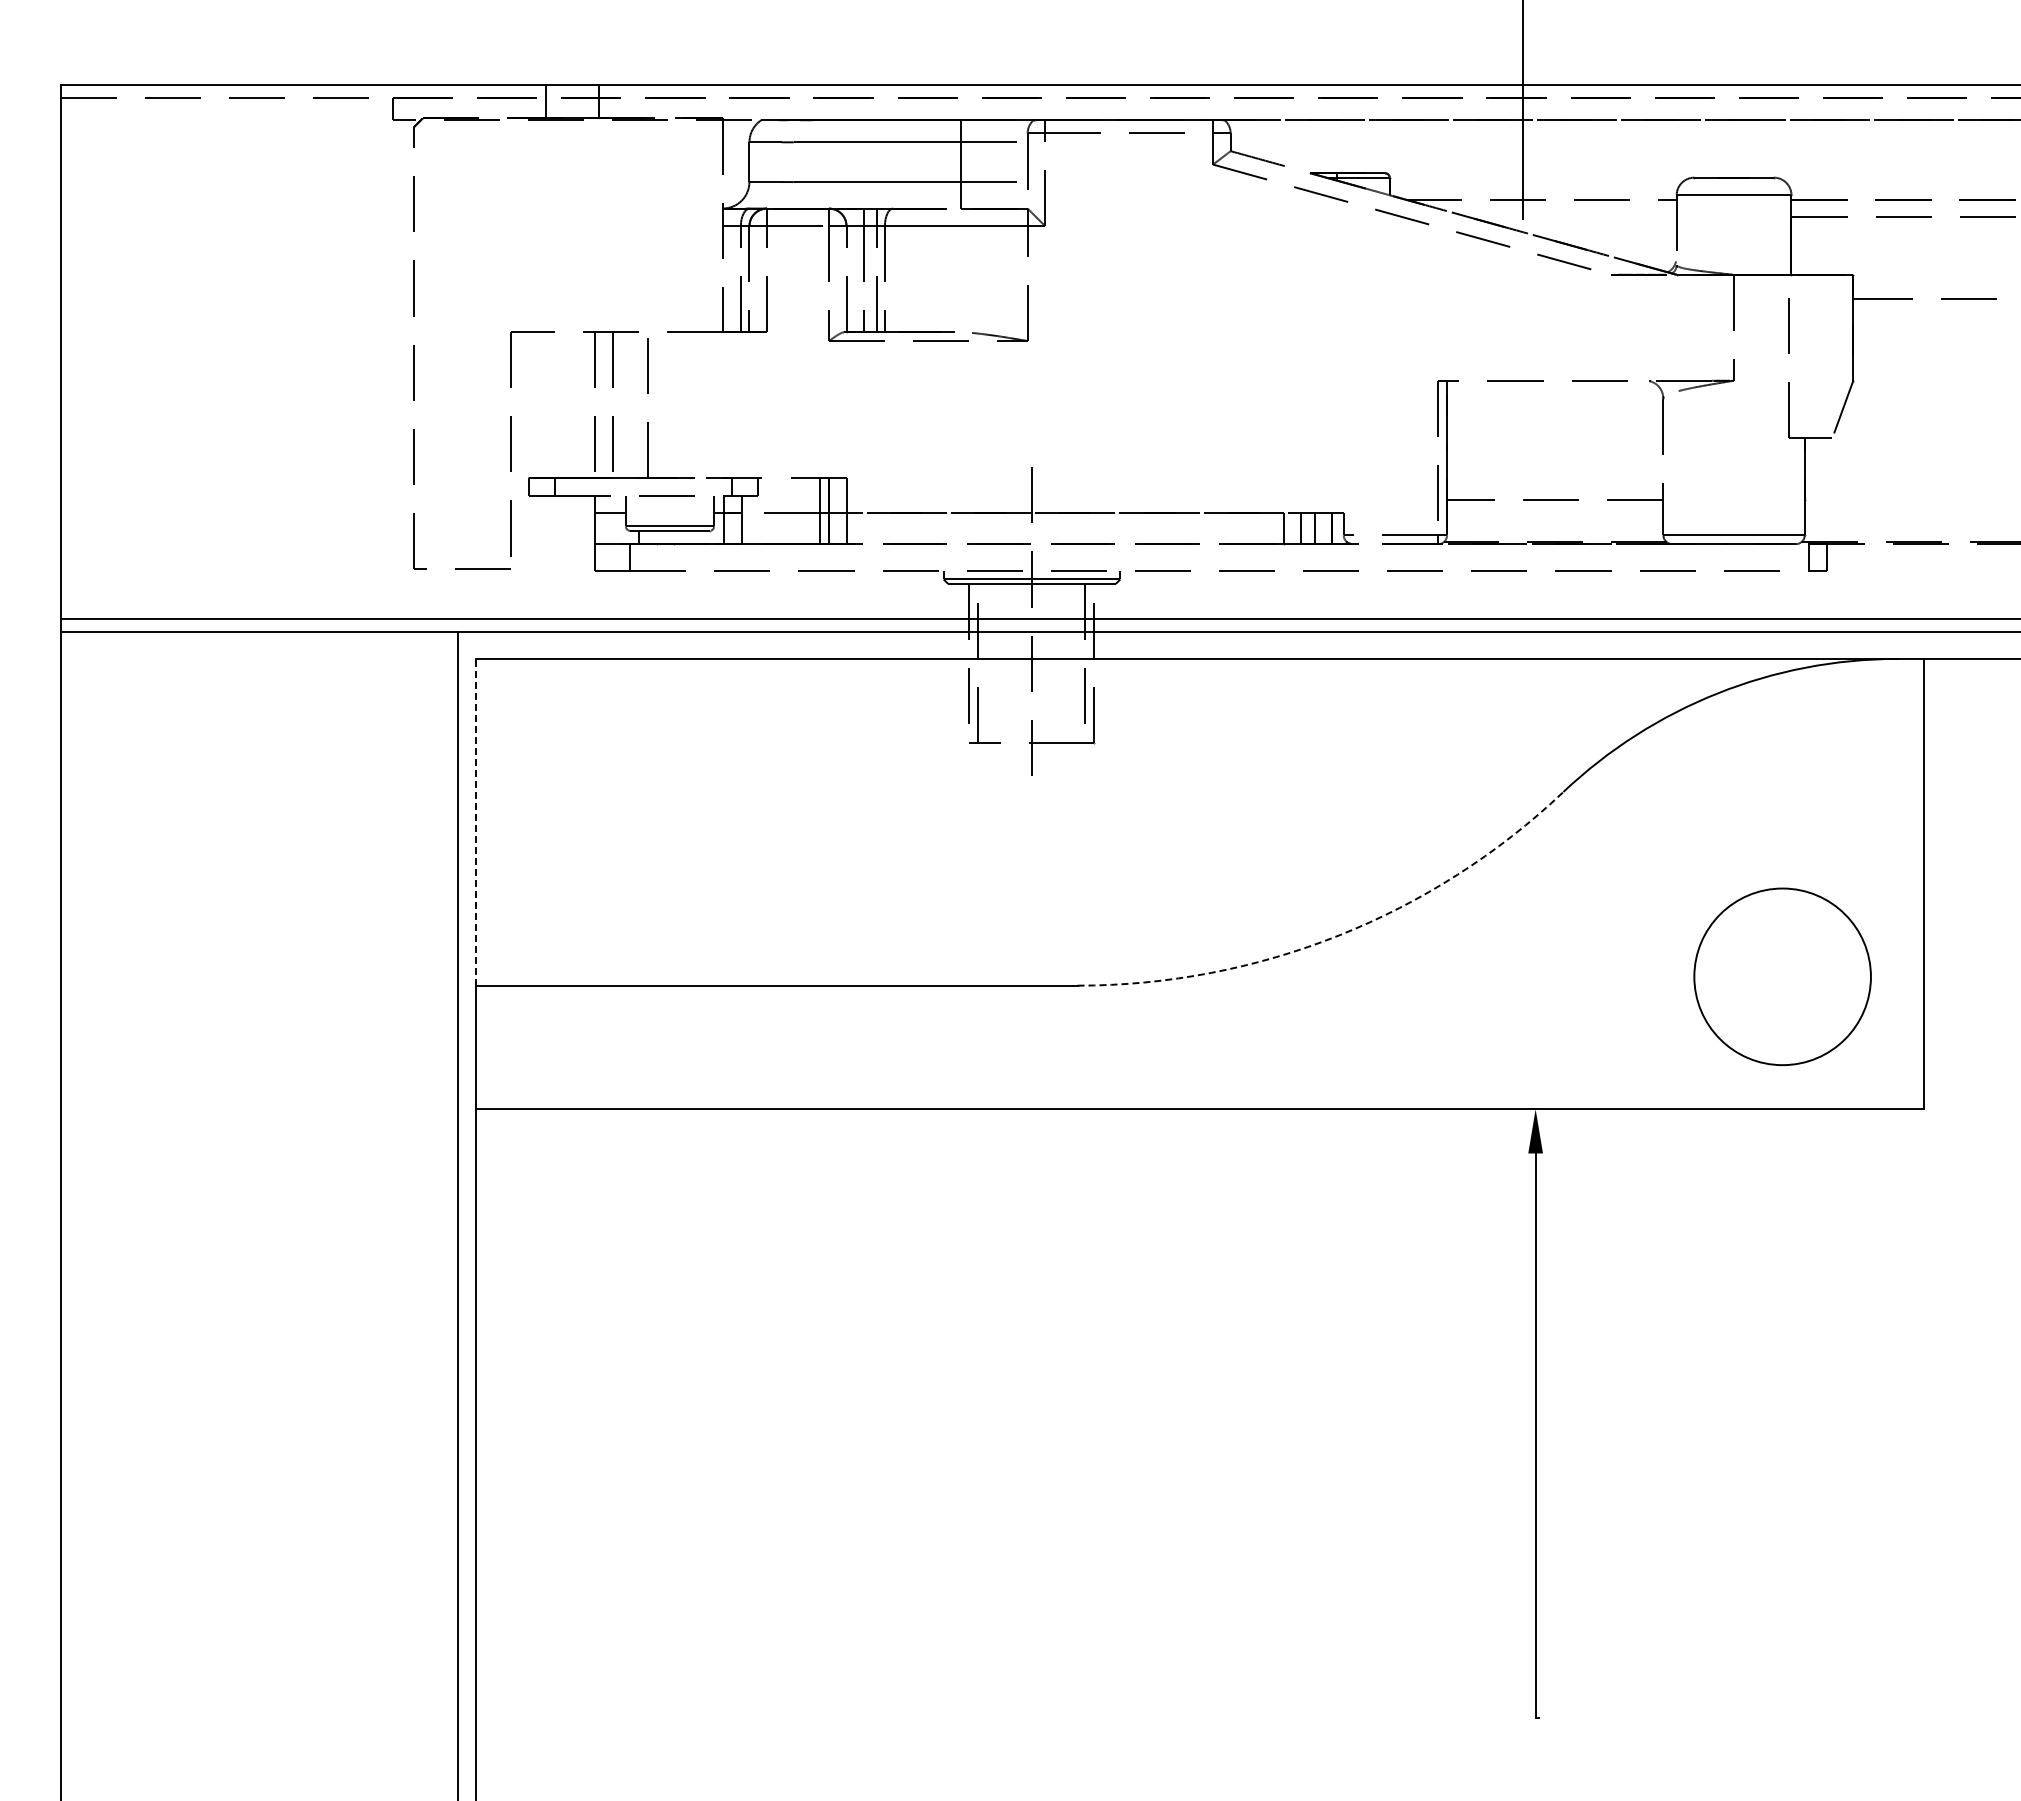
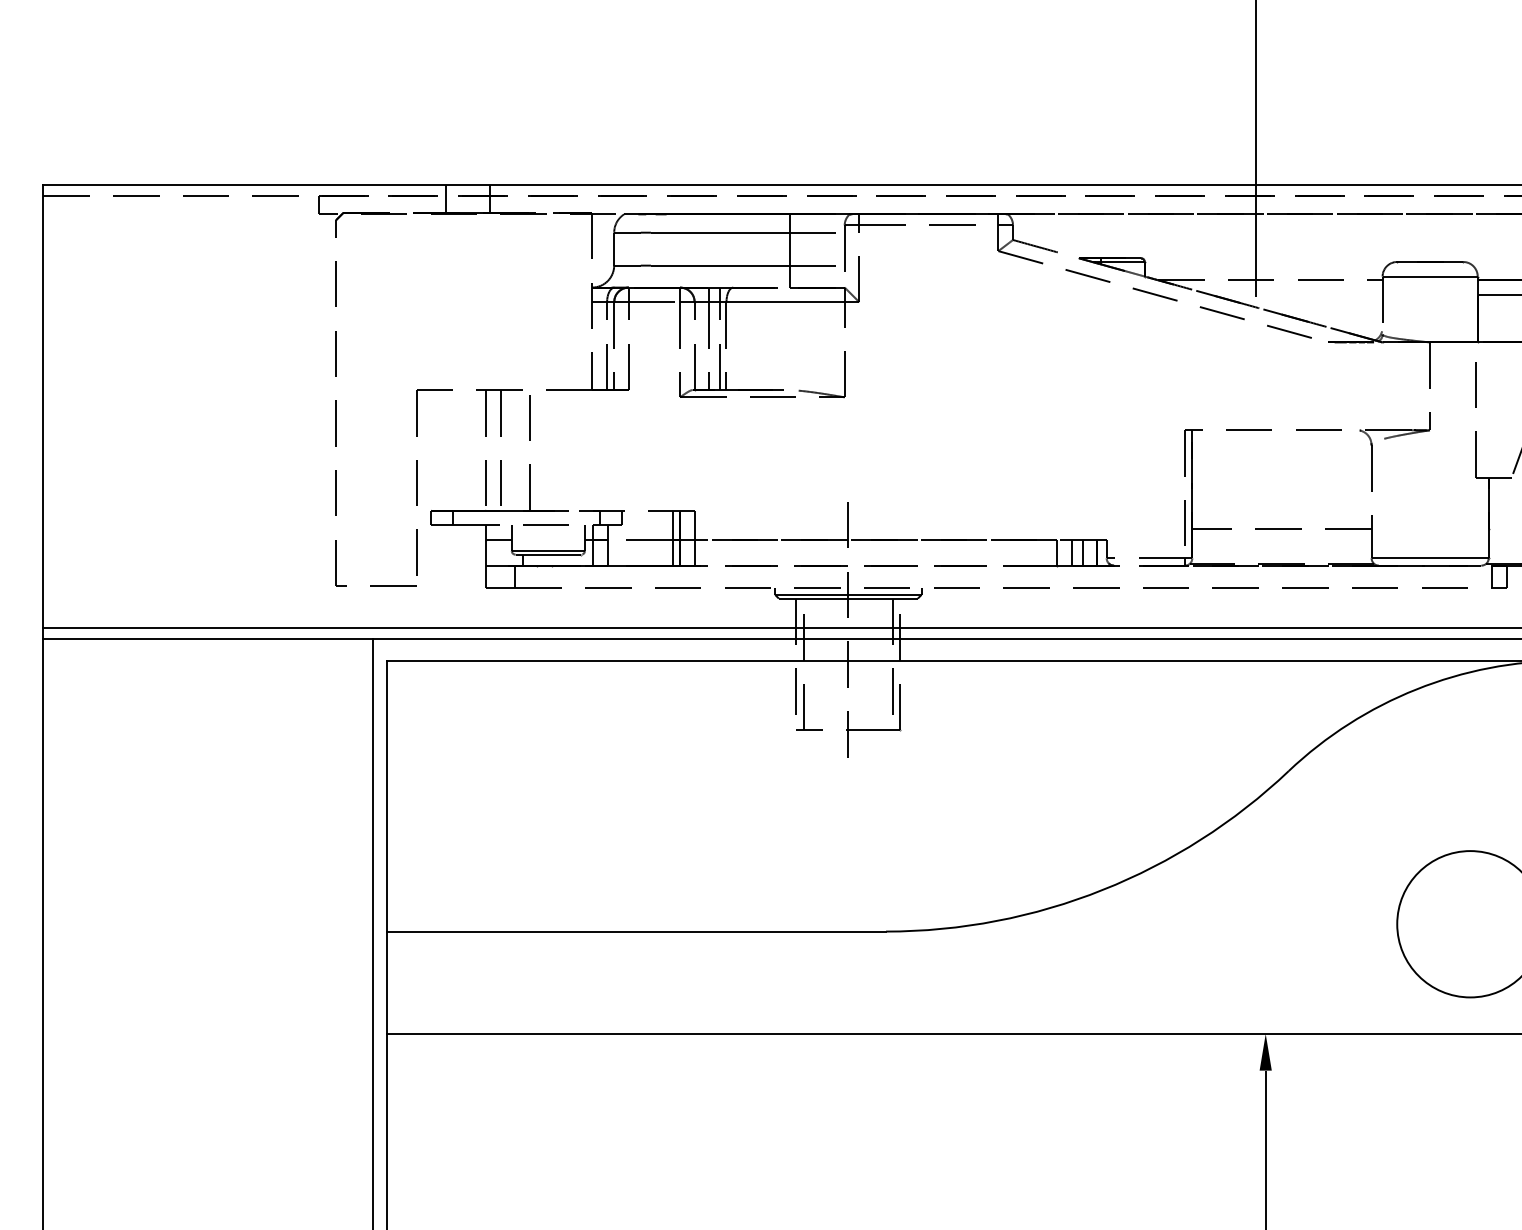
line: (475, 821) -> (387, 795), dashed -> solid
arc: (1339, 935) -> (1103, 889), dashed -> solid

